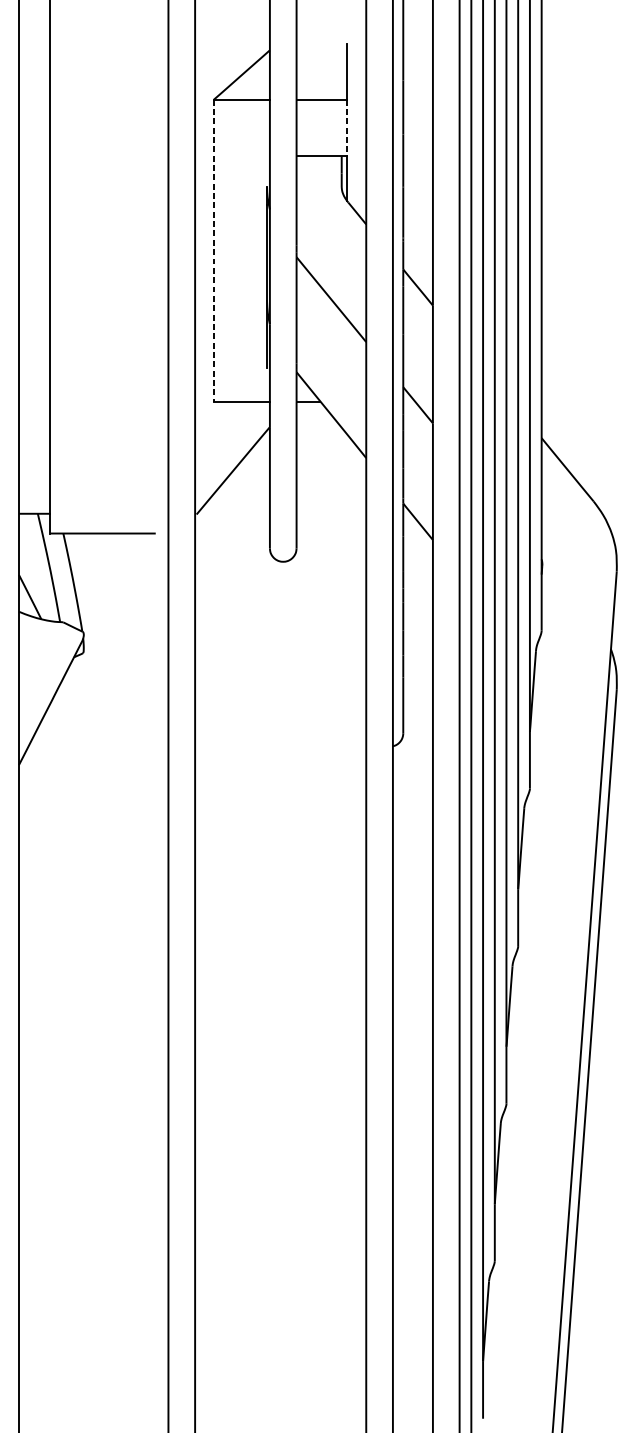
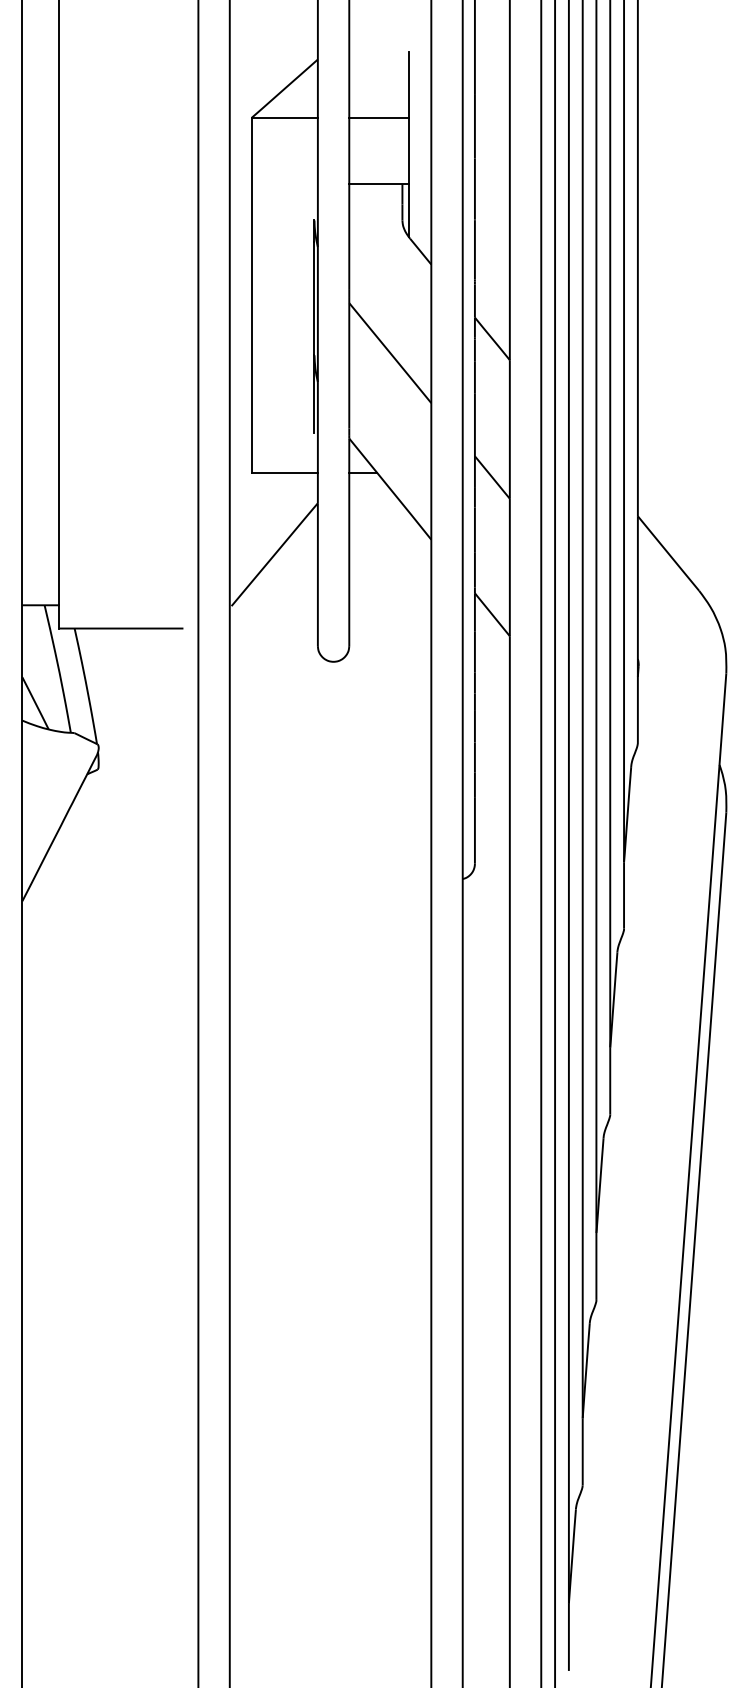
line: (346, 128) -> (408, 151), dashed -> solid
line: (213, 250) -> (251, 295), dashed -> solid

